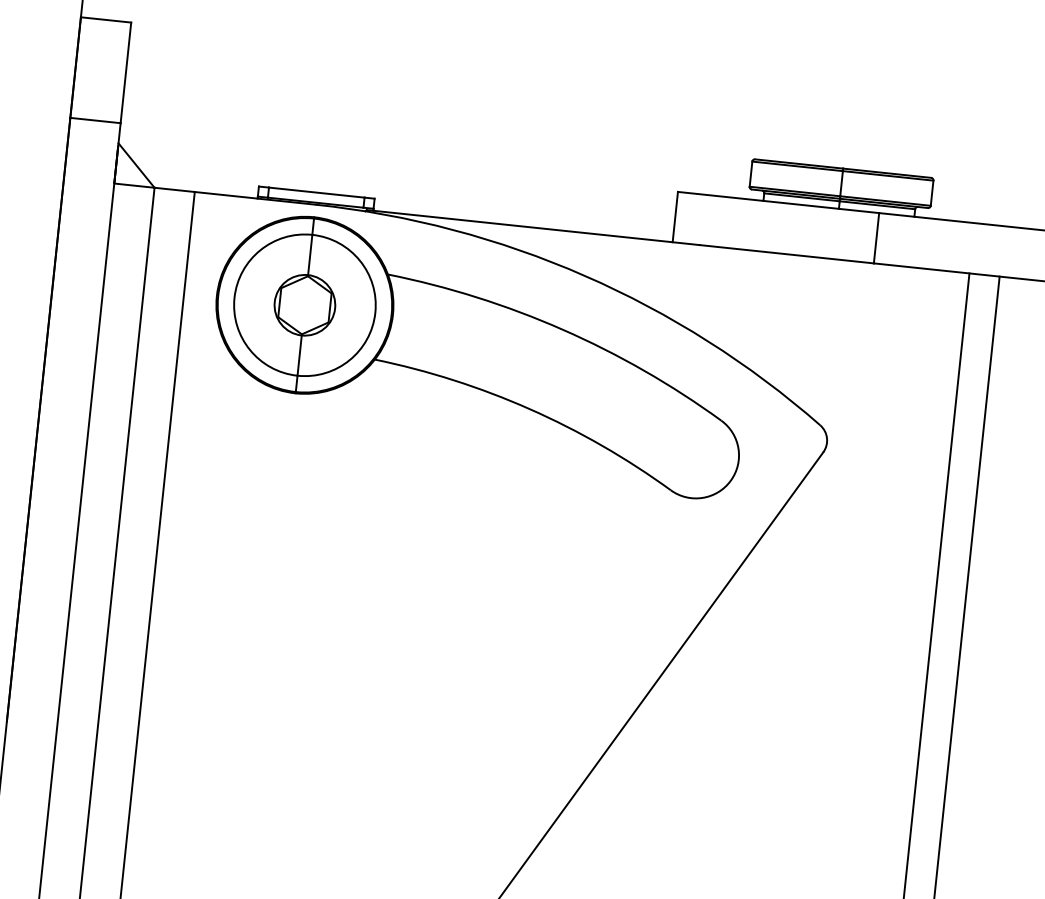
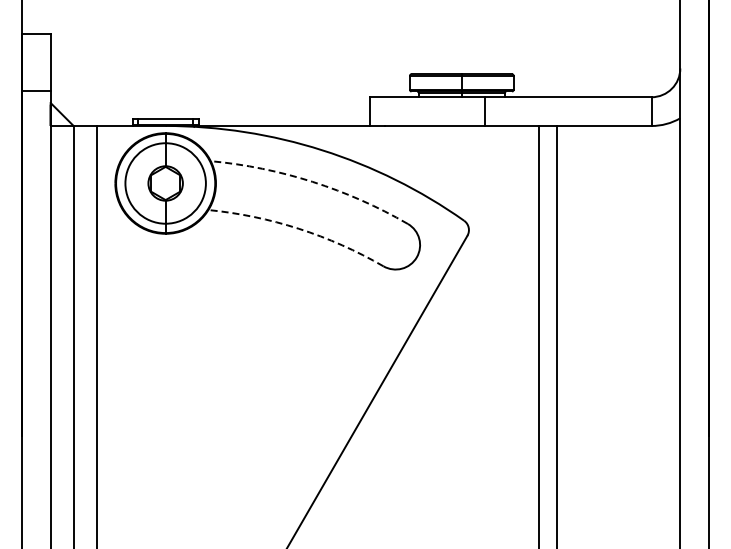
arc: (562, 328) -> (312, 181), solid -> dashed
arc: (529, 408) -> (298, 228), solid -> dashed

